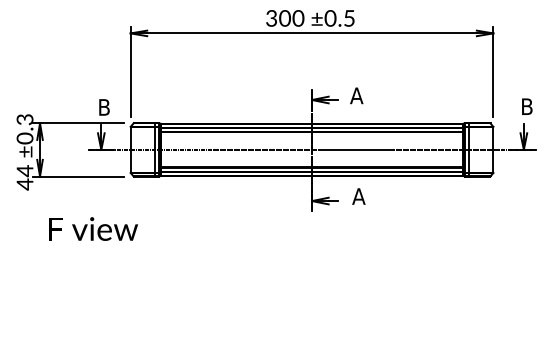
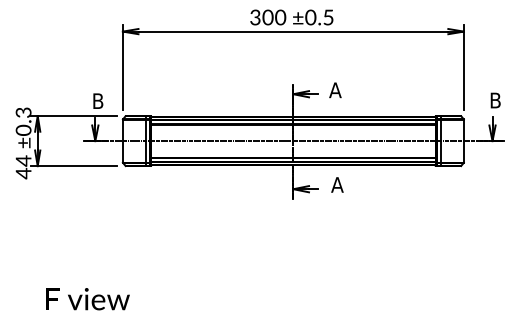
text: (93, 228) -> (87, 298), moved

